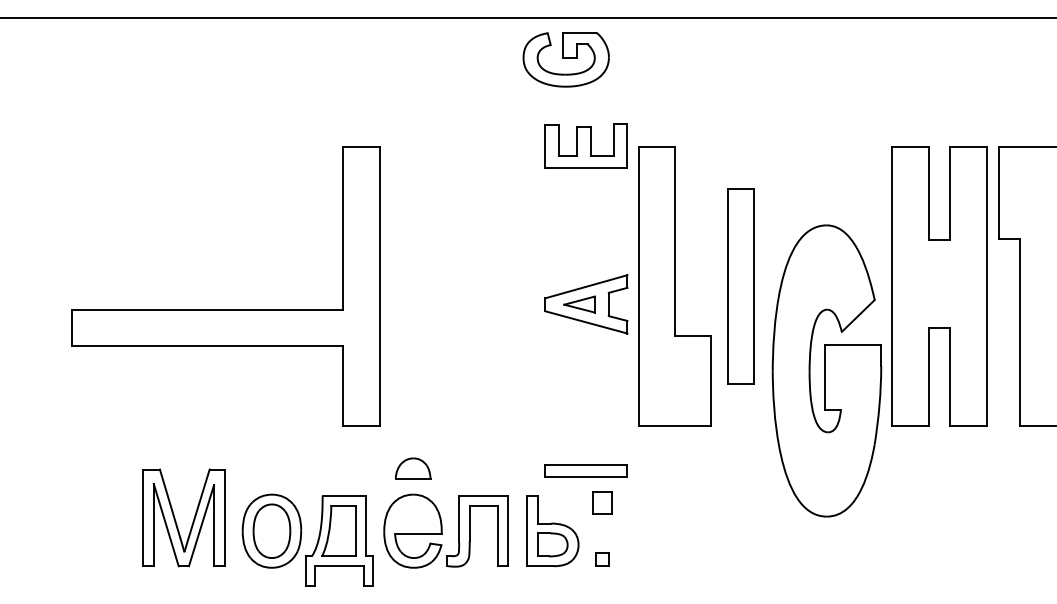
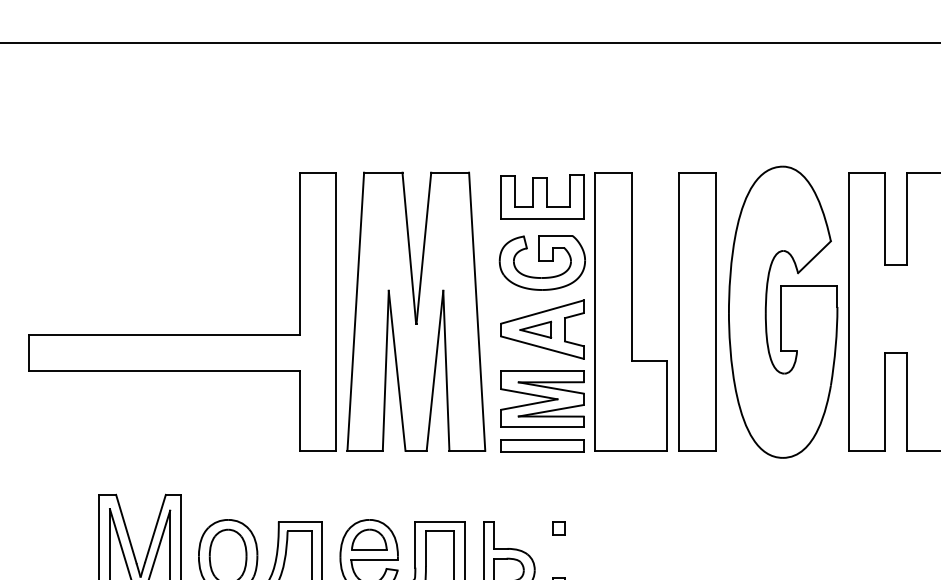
part: (565, 59) -> (541, 262), moved
part: (585, 145) -> (541, 196), moved
part: (459, 286) -> (415, 311), added
part: (740, 286) -> (696, 311), size x1.43
part: (826, 370) -> (782, 311), moved
part: (586, 373) -> (542, 398), added
part: (413, 468) -> (369, 539), moved
part: (585, 470) -> (541, 445), moved
part: (602, 502) -> (558, 527), size x0.62

